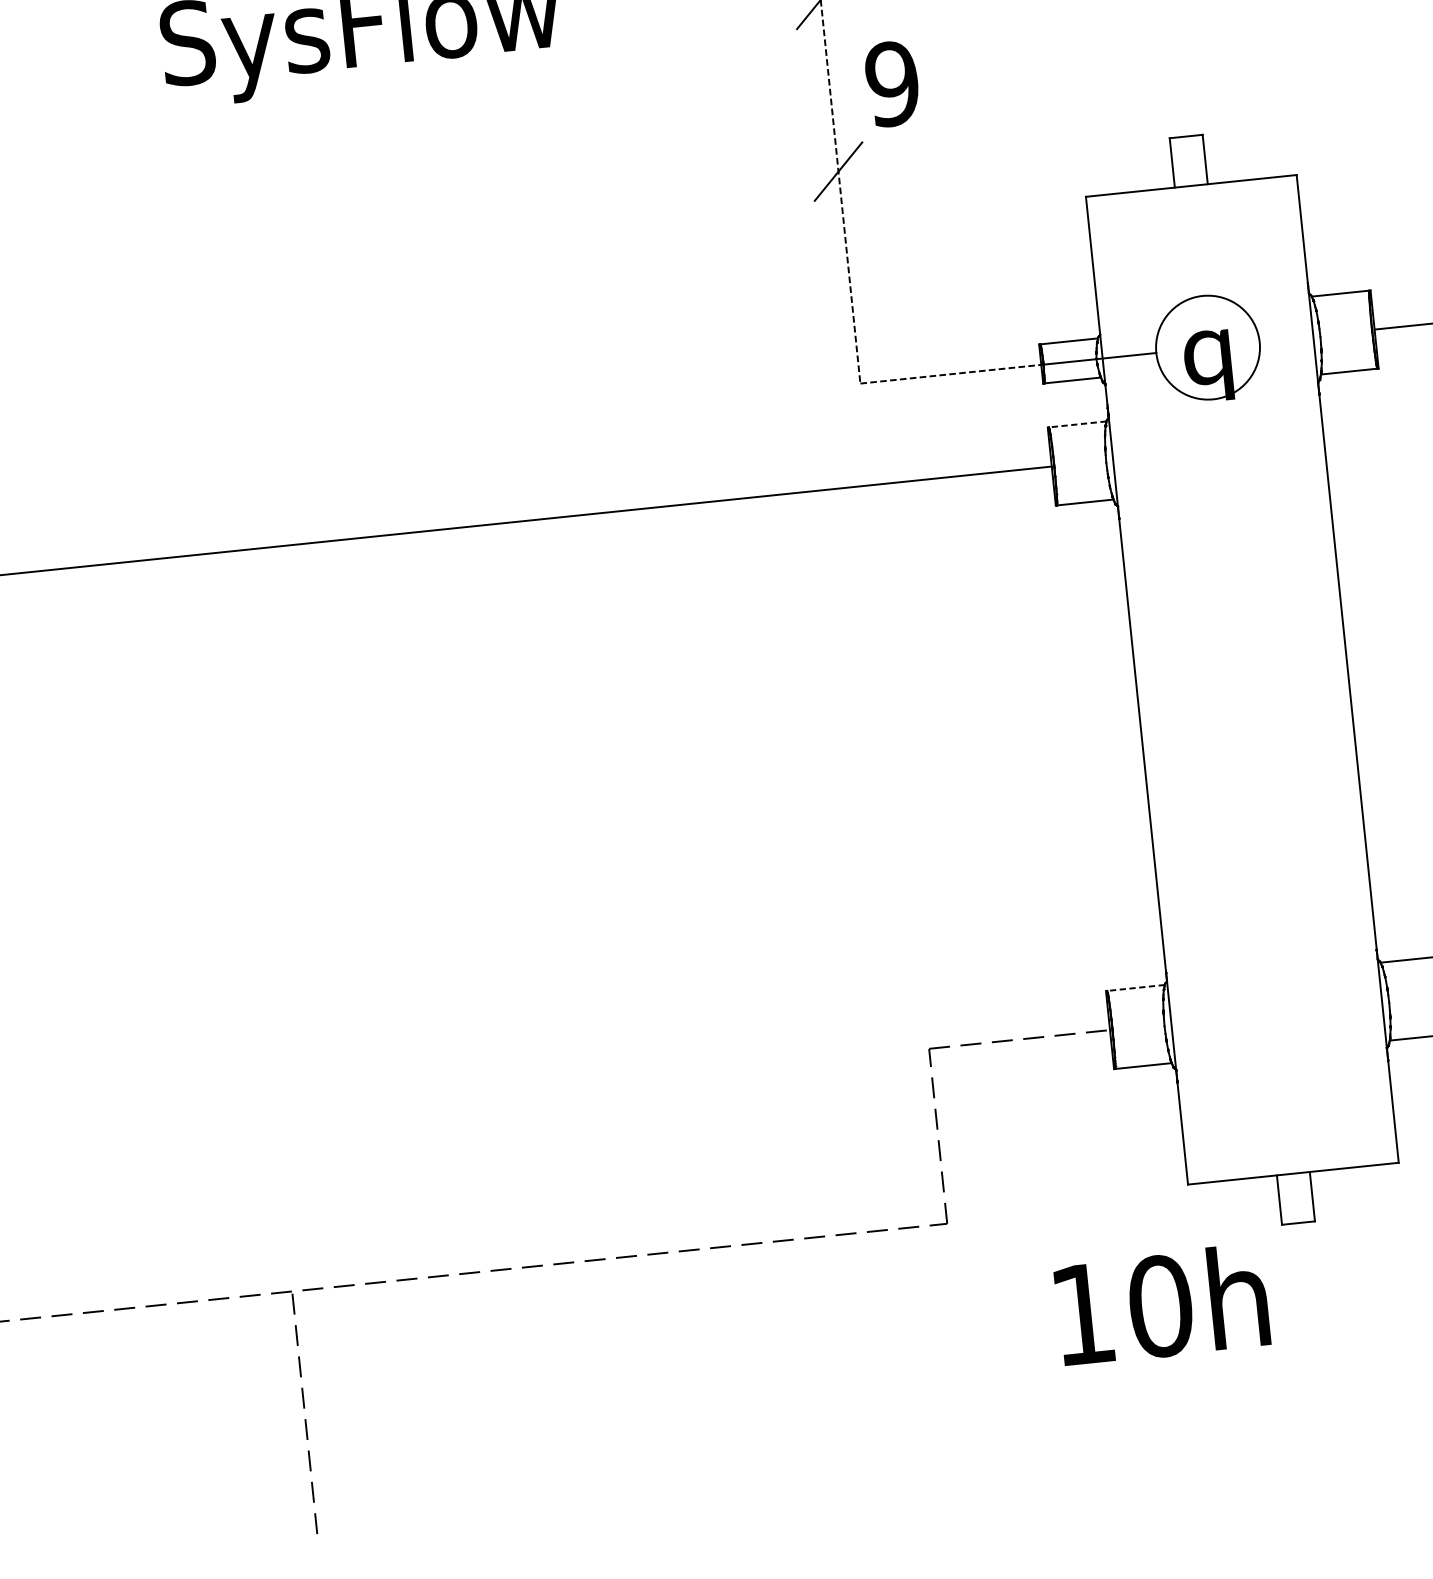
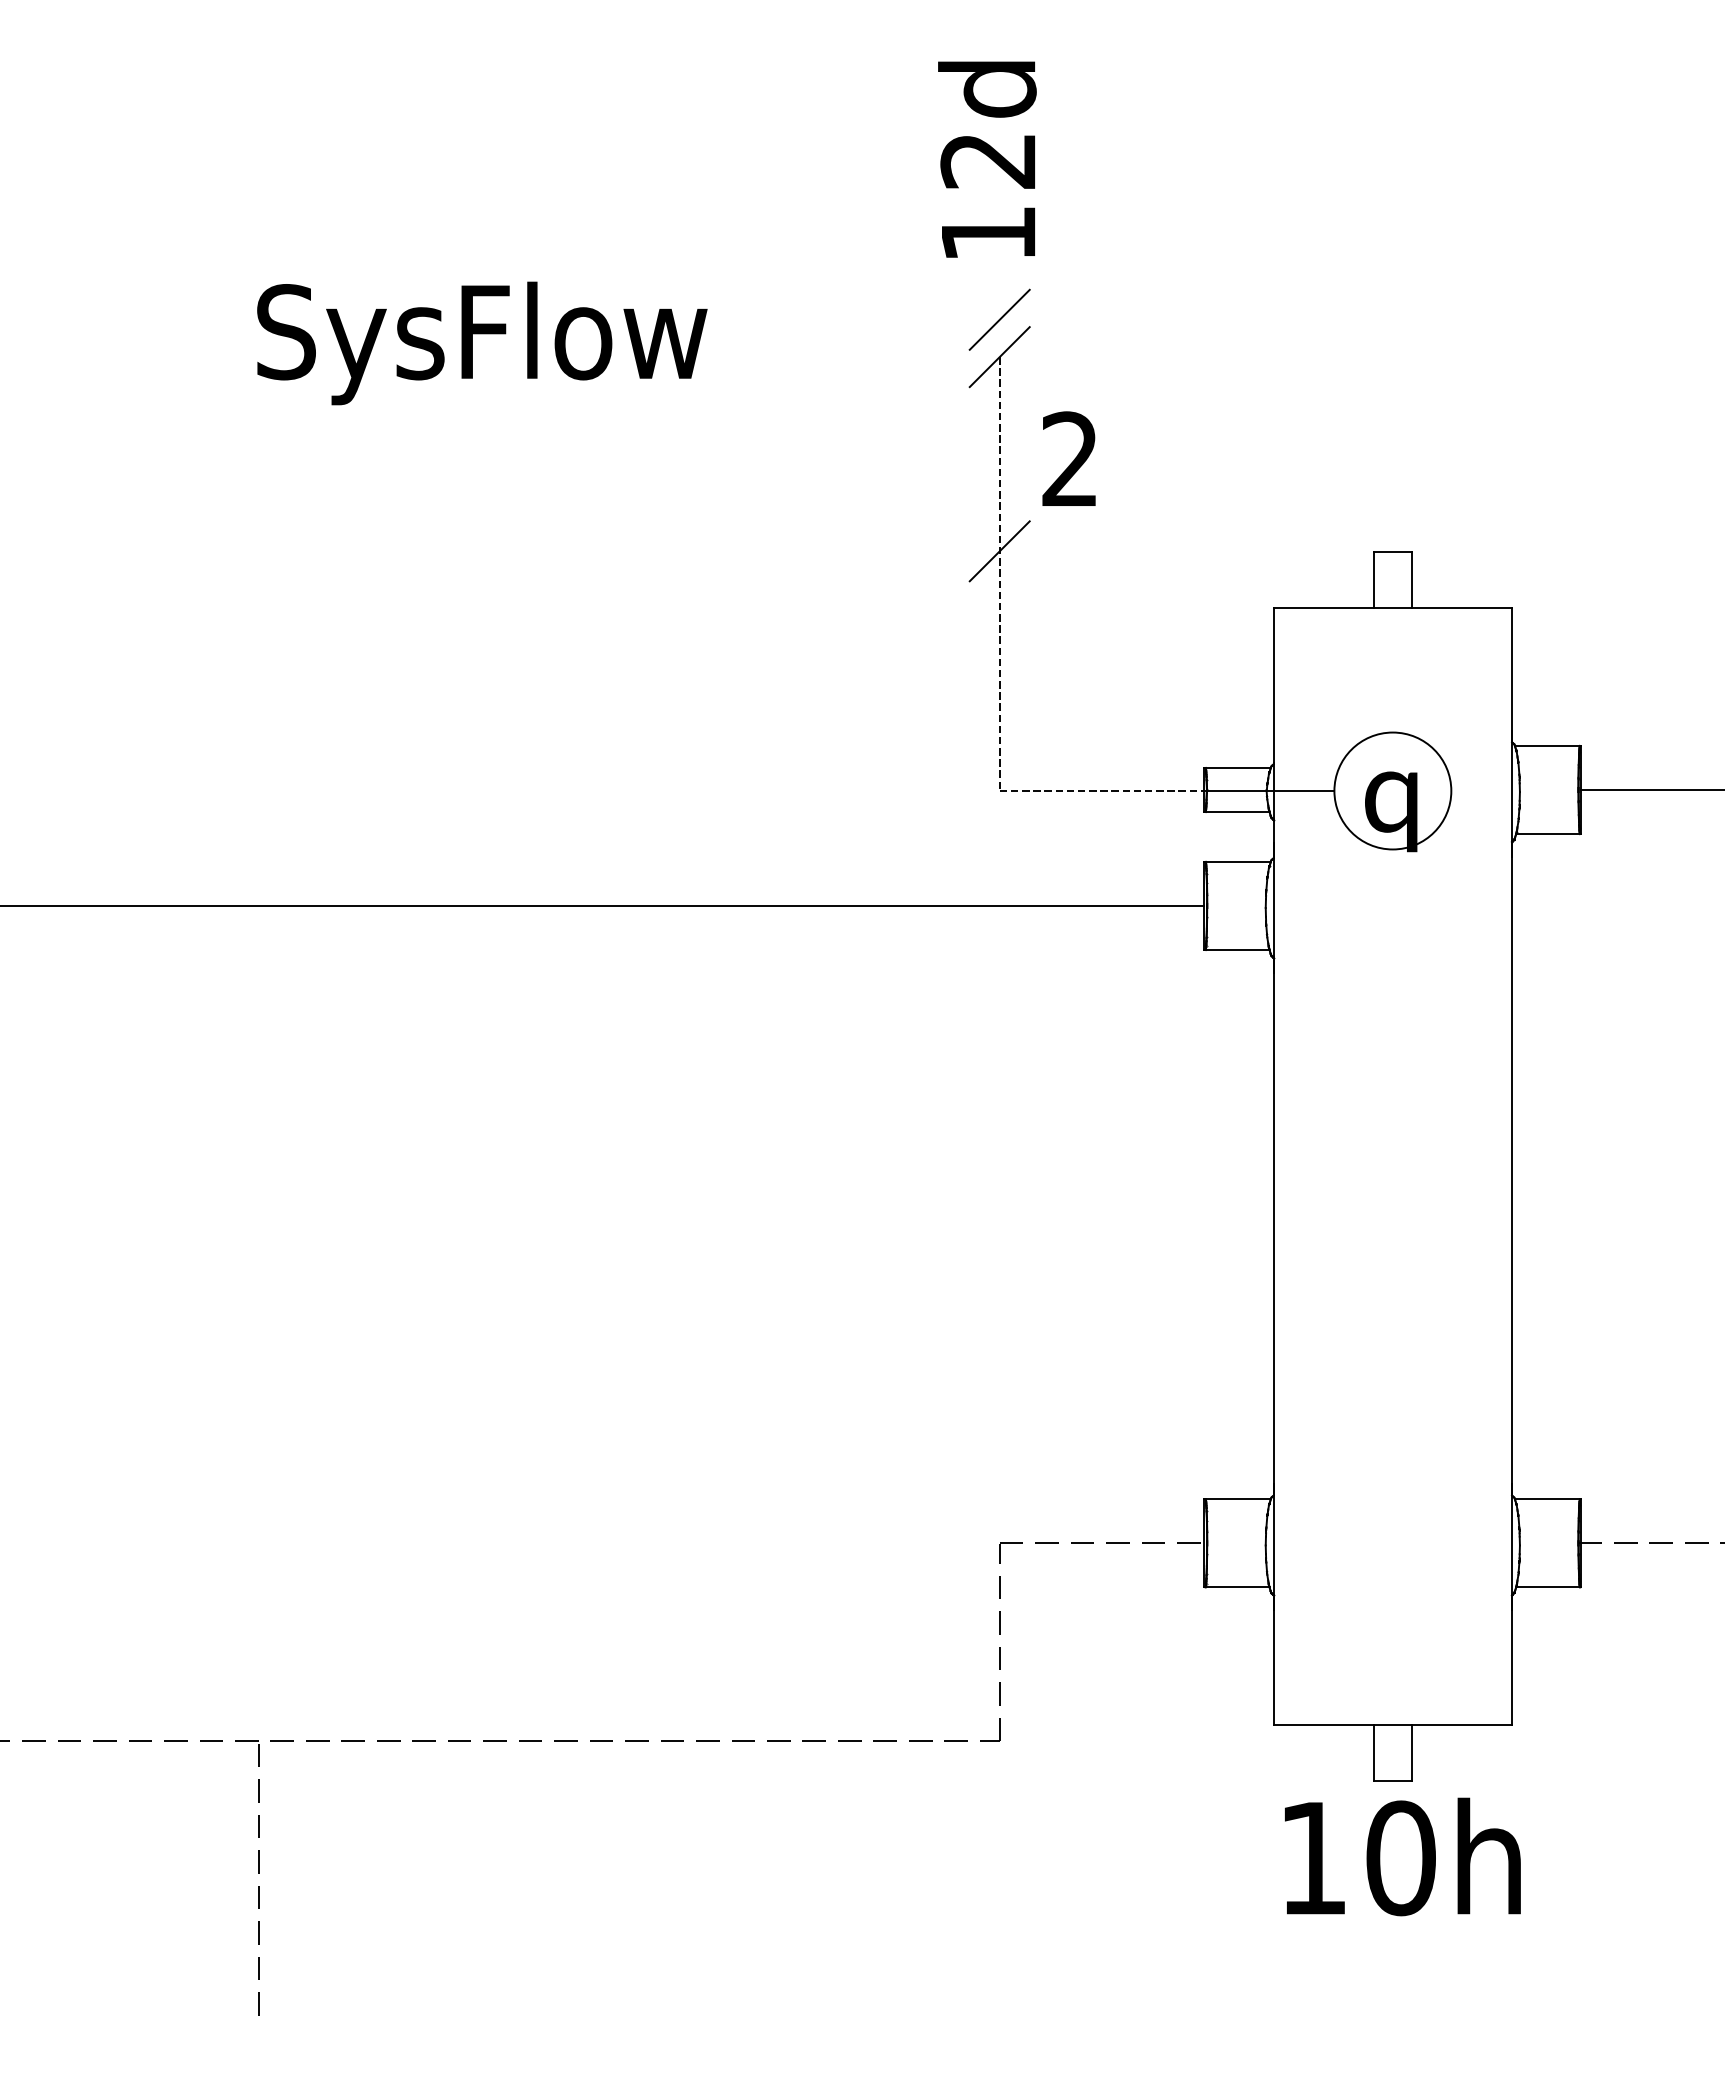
text: (891, 84) -> (1069, 459), 9 -> 2
line: (1077, 424) -> (1237, 861), dashed -> solid
line: (1135, 988) -> (1237, 1499), dashed -> solid
text: (1161, 1304) -> (1402, 1856), moved

